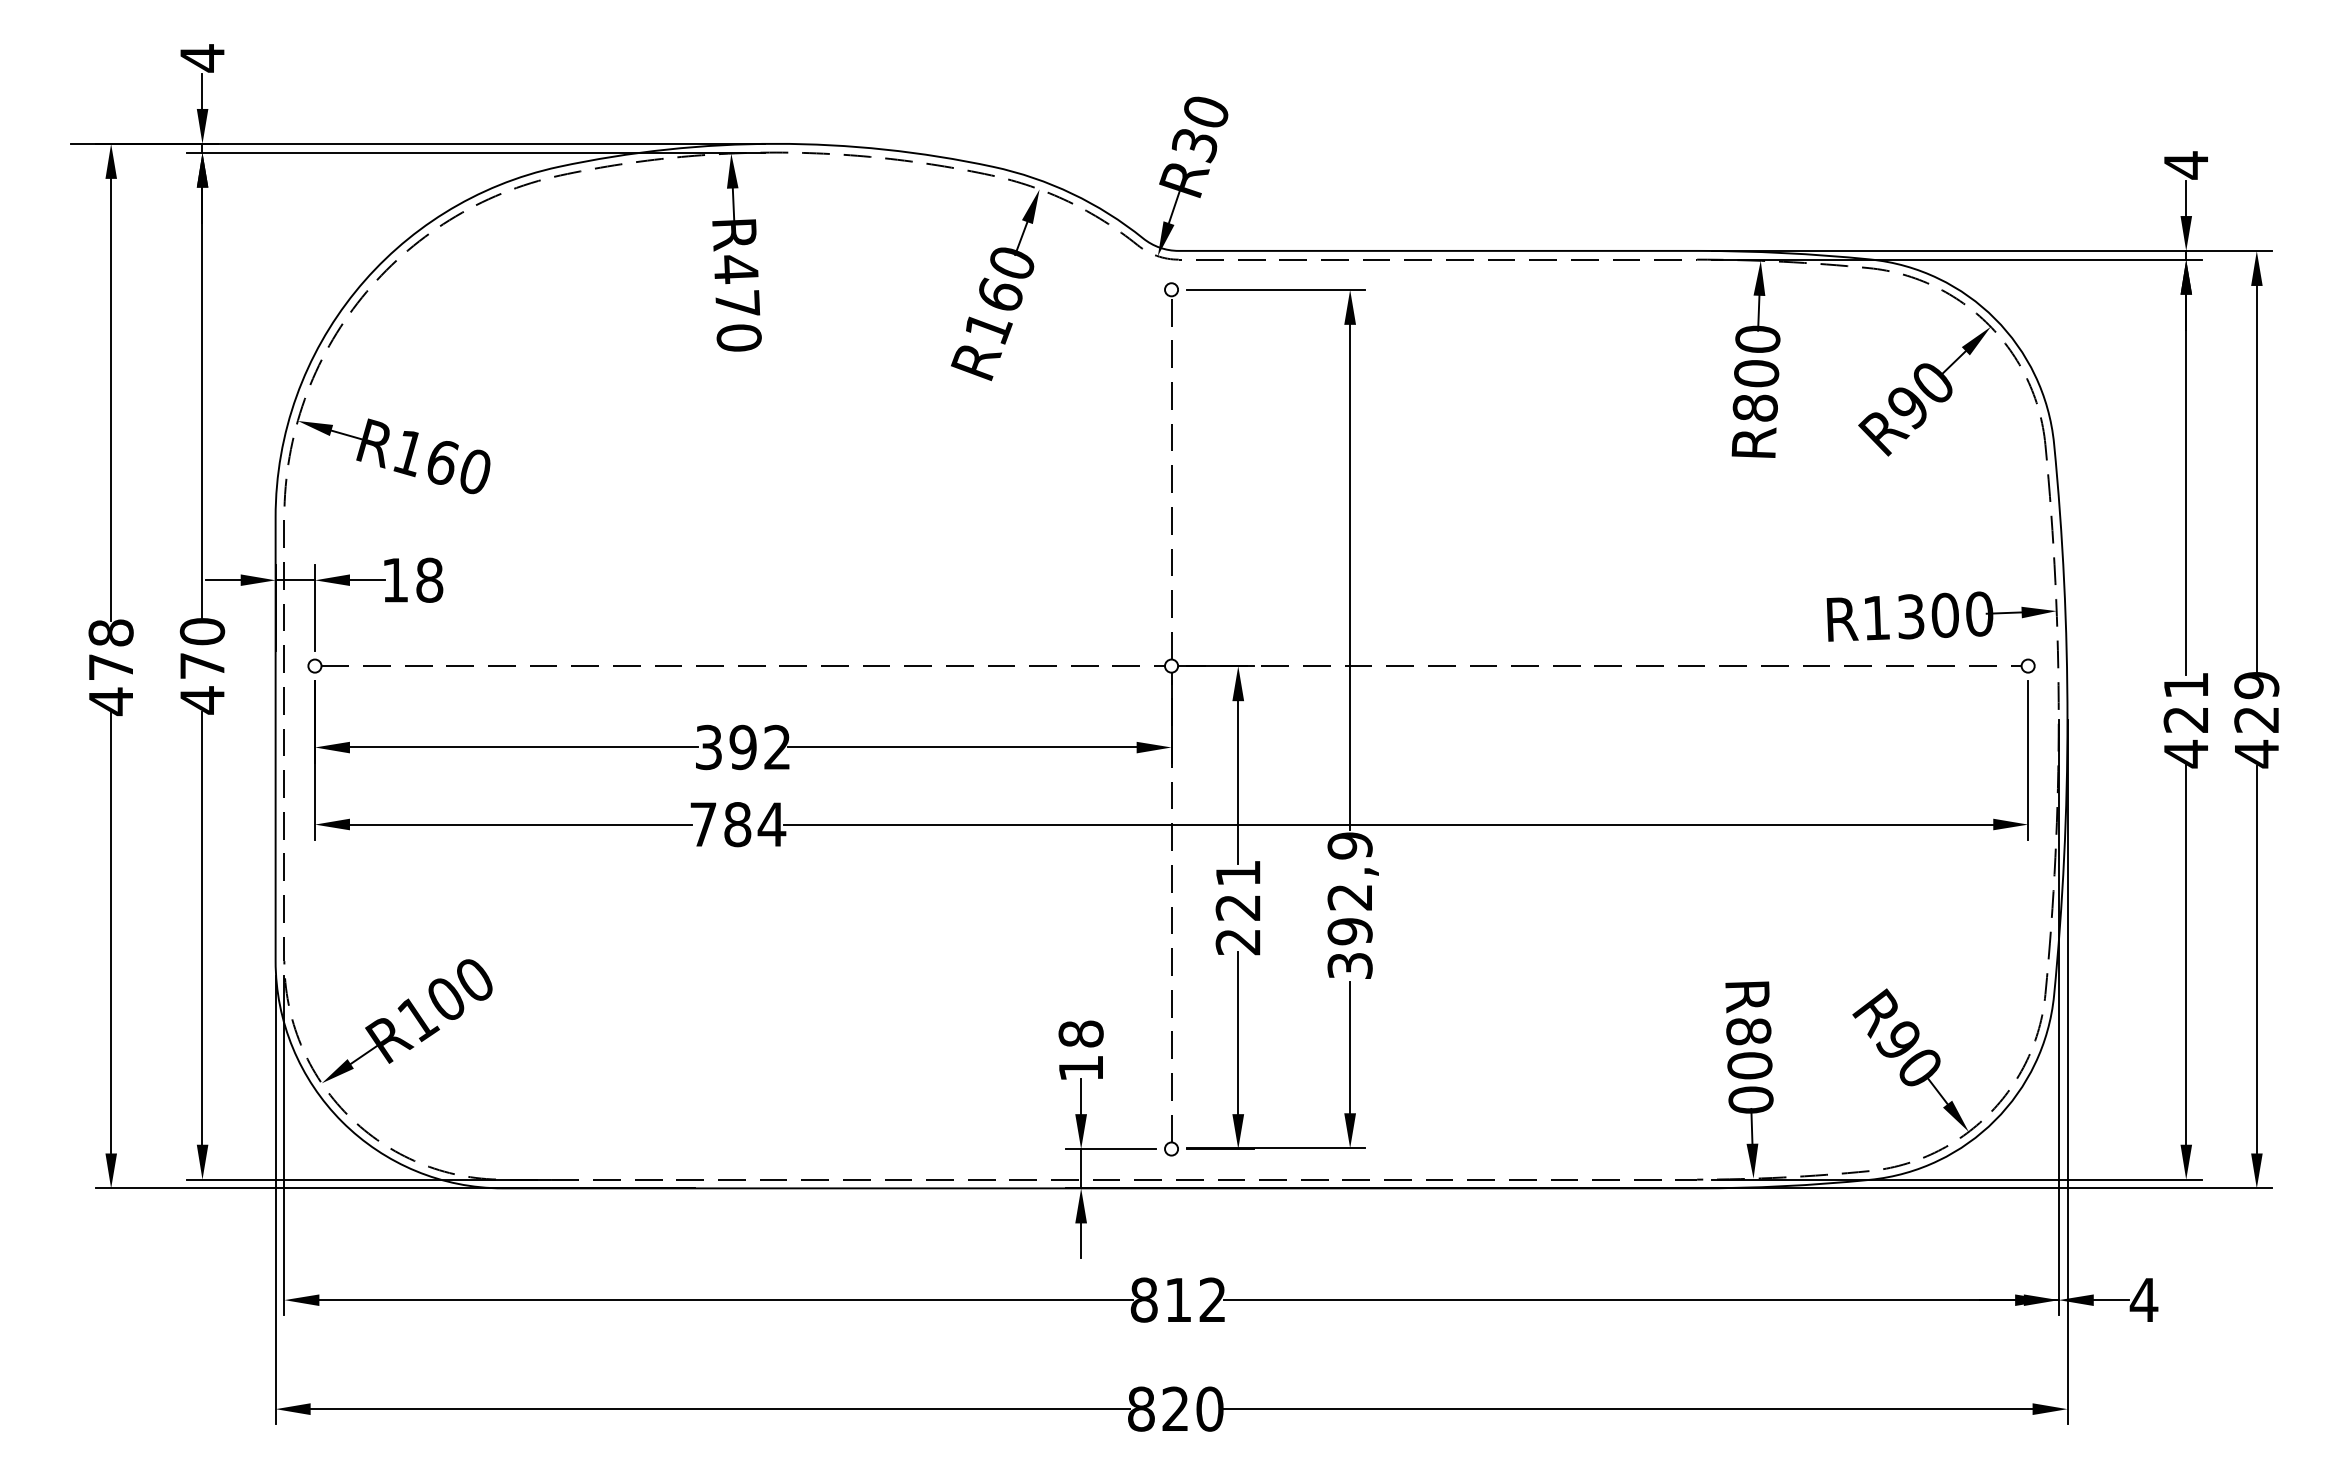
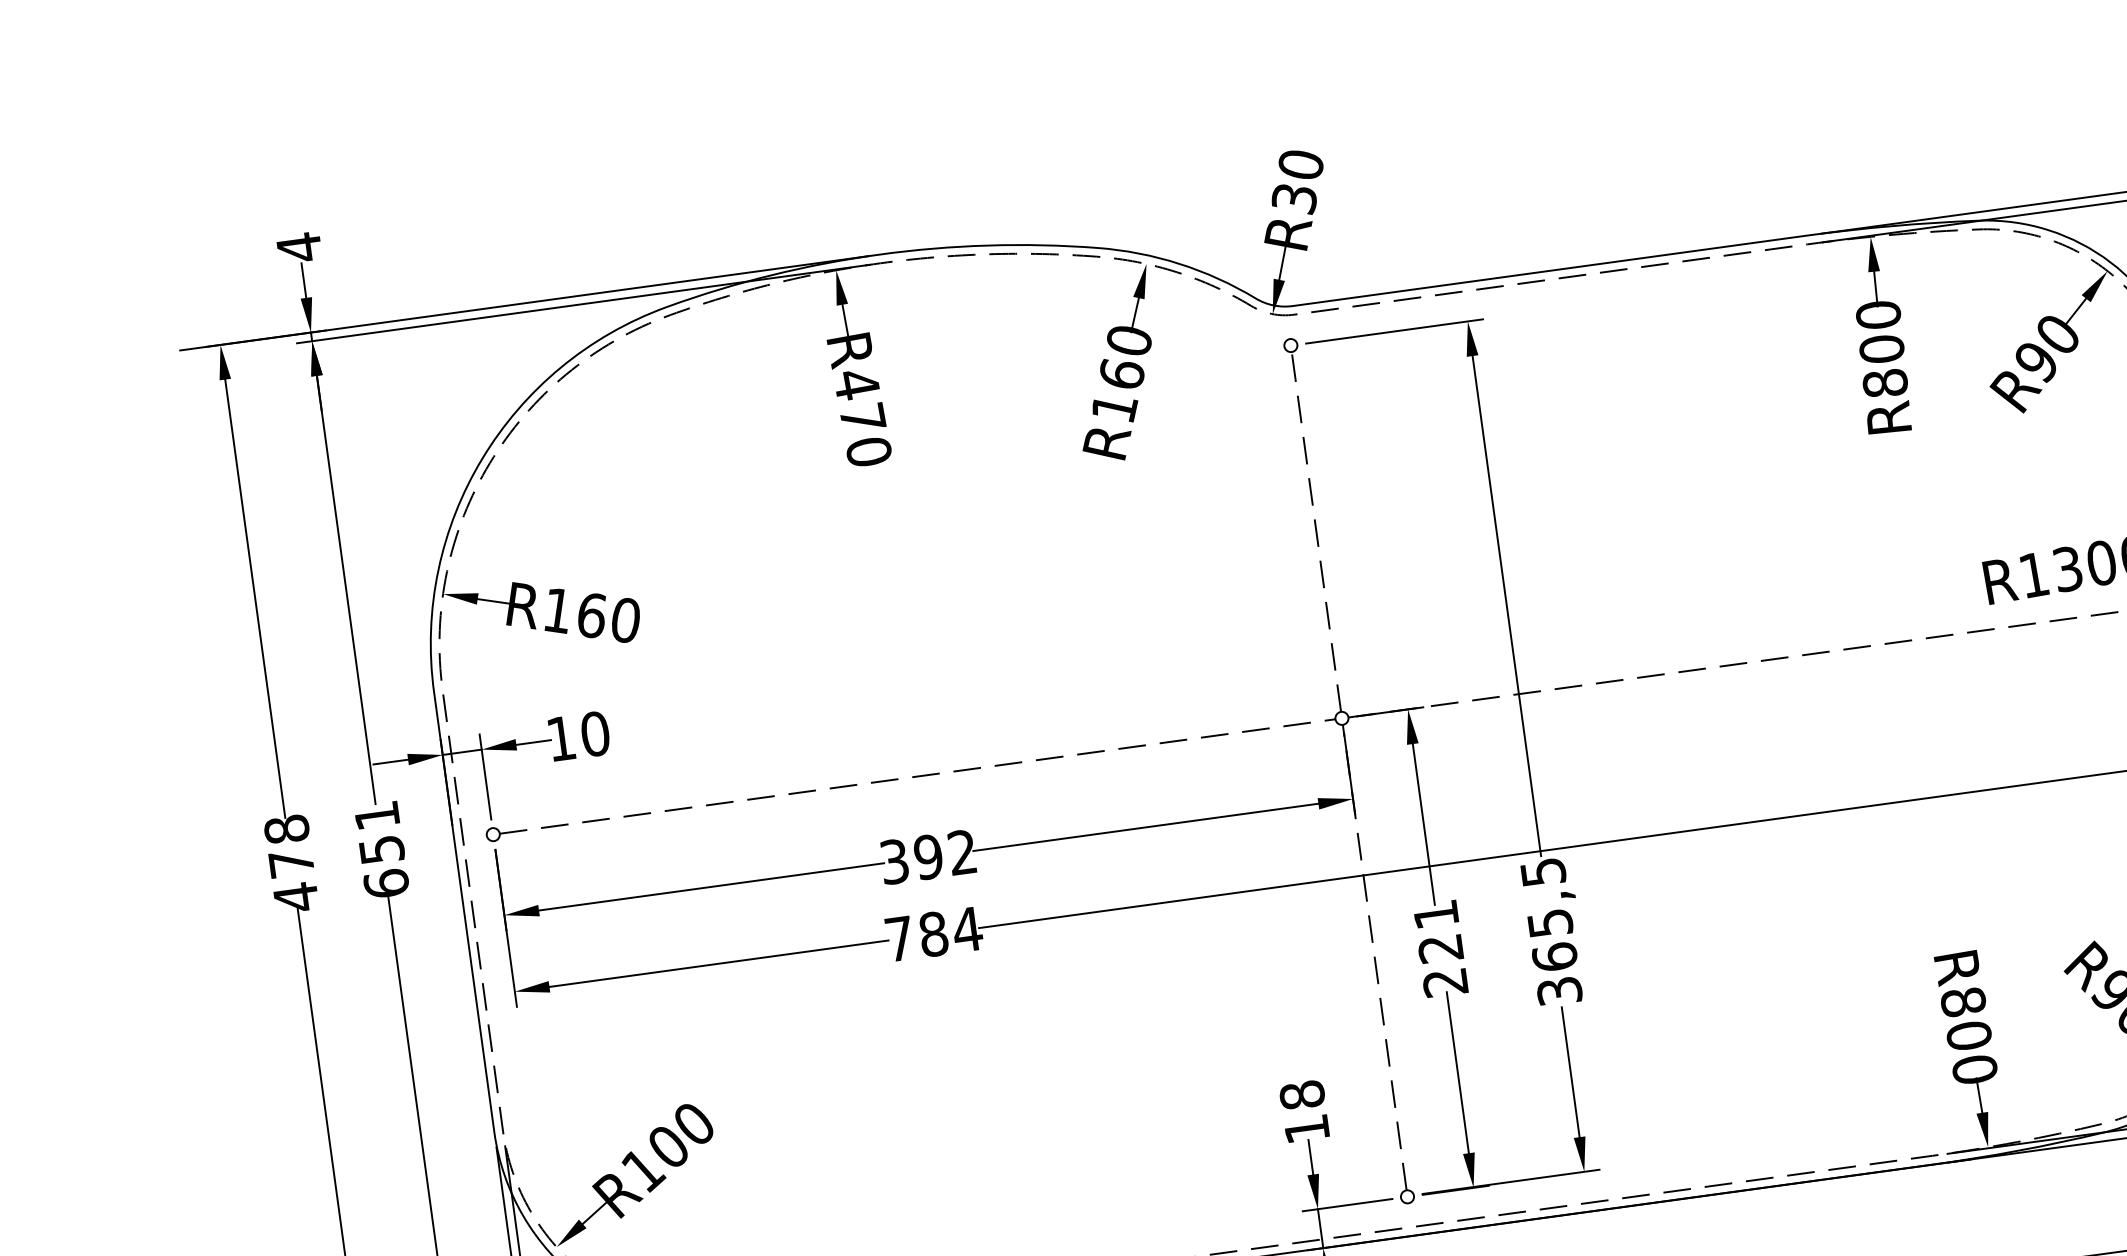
text: (429, 579) -> (595, 733), 18 -> 10
text: (202, 666) -> (381, 850), 470 -> 651
text: (1349, 888) -> (1548, 914), 392,9 -> 365,5

